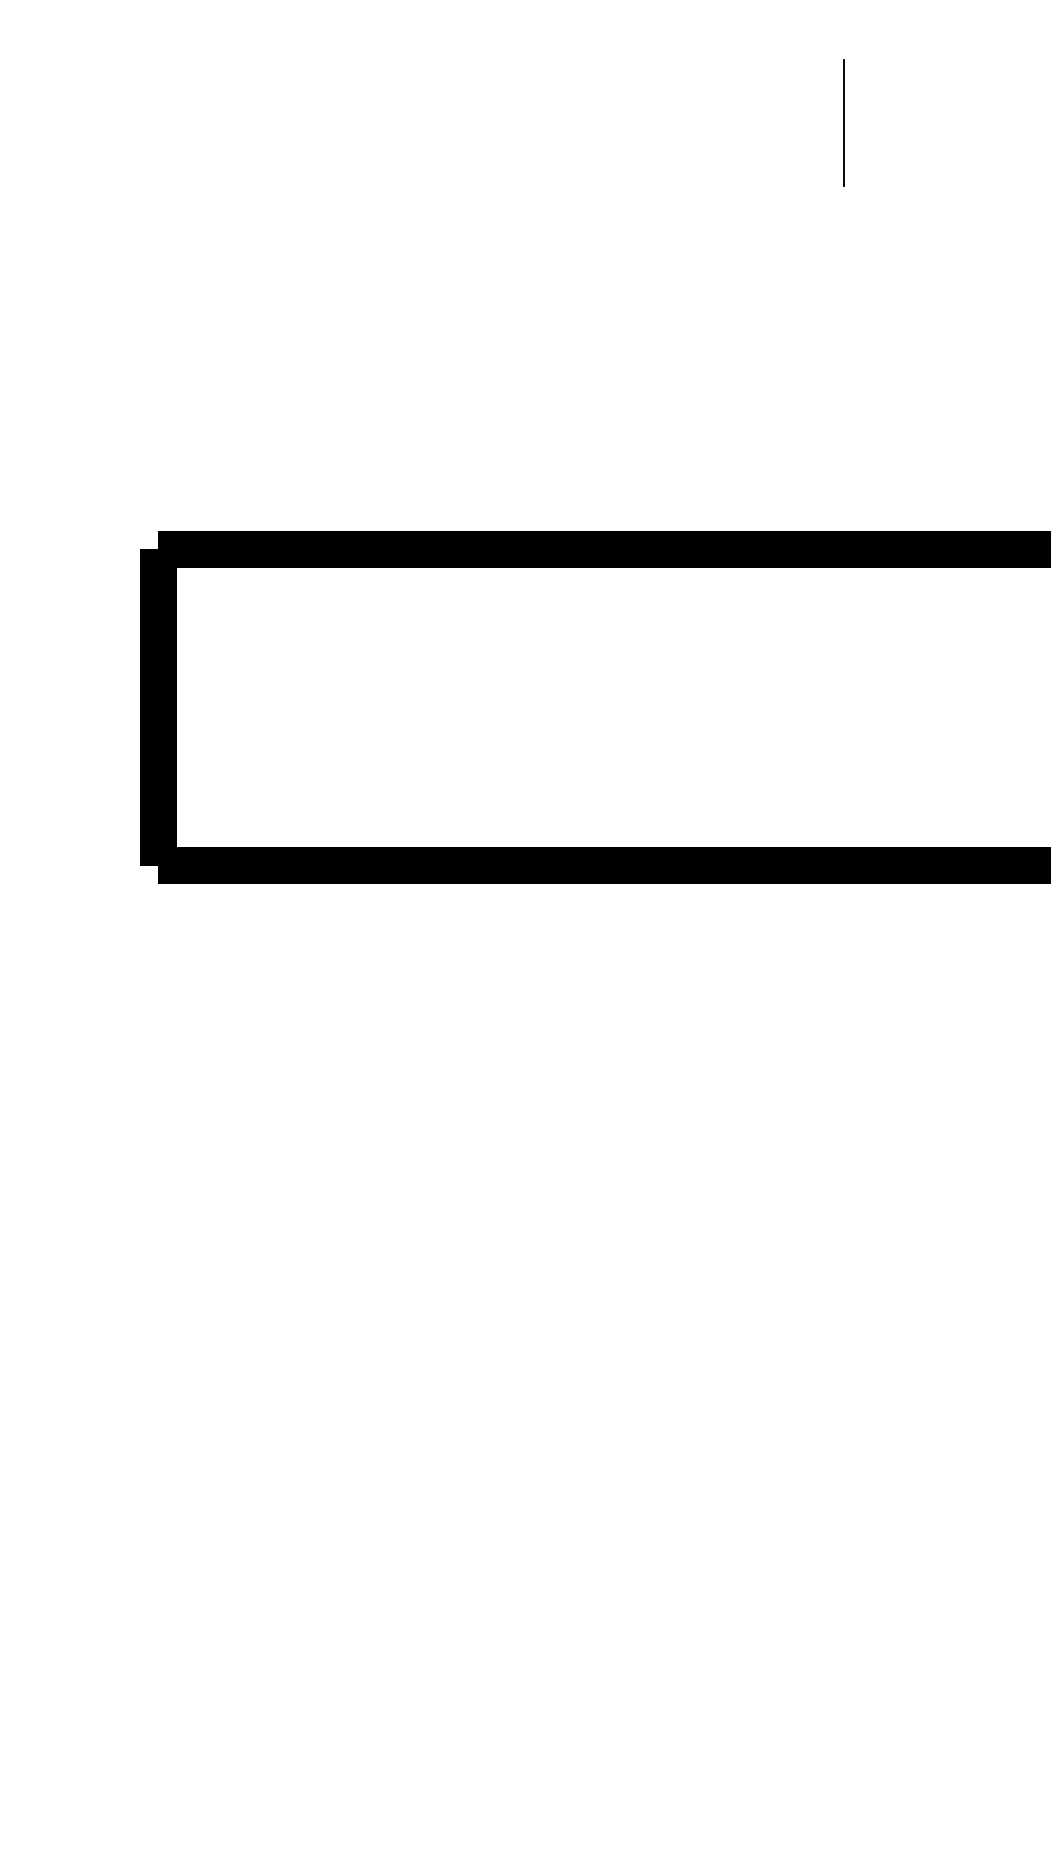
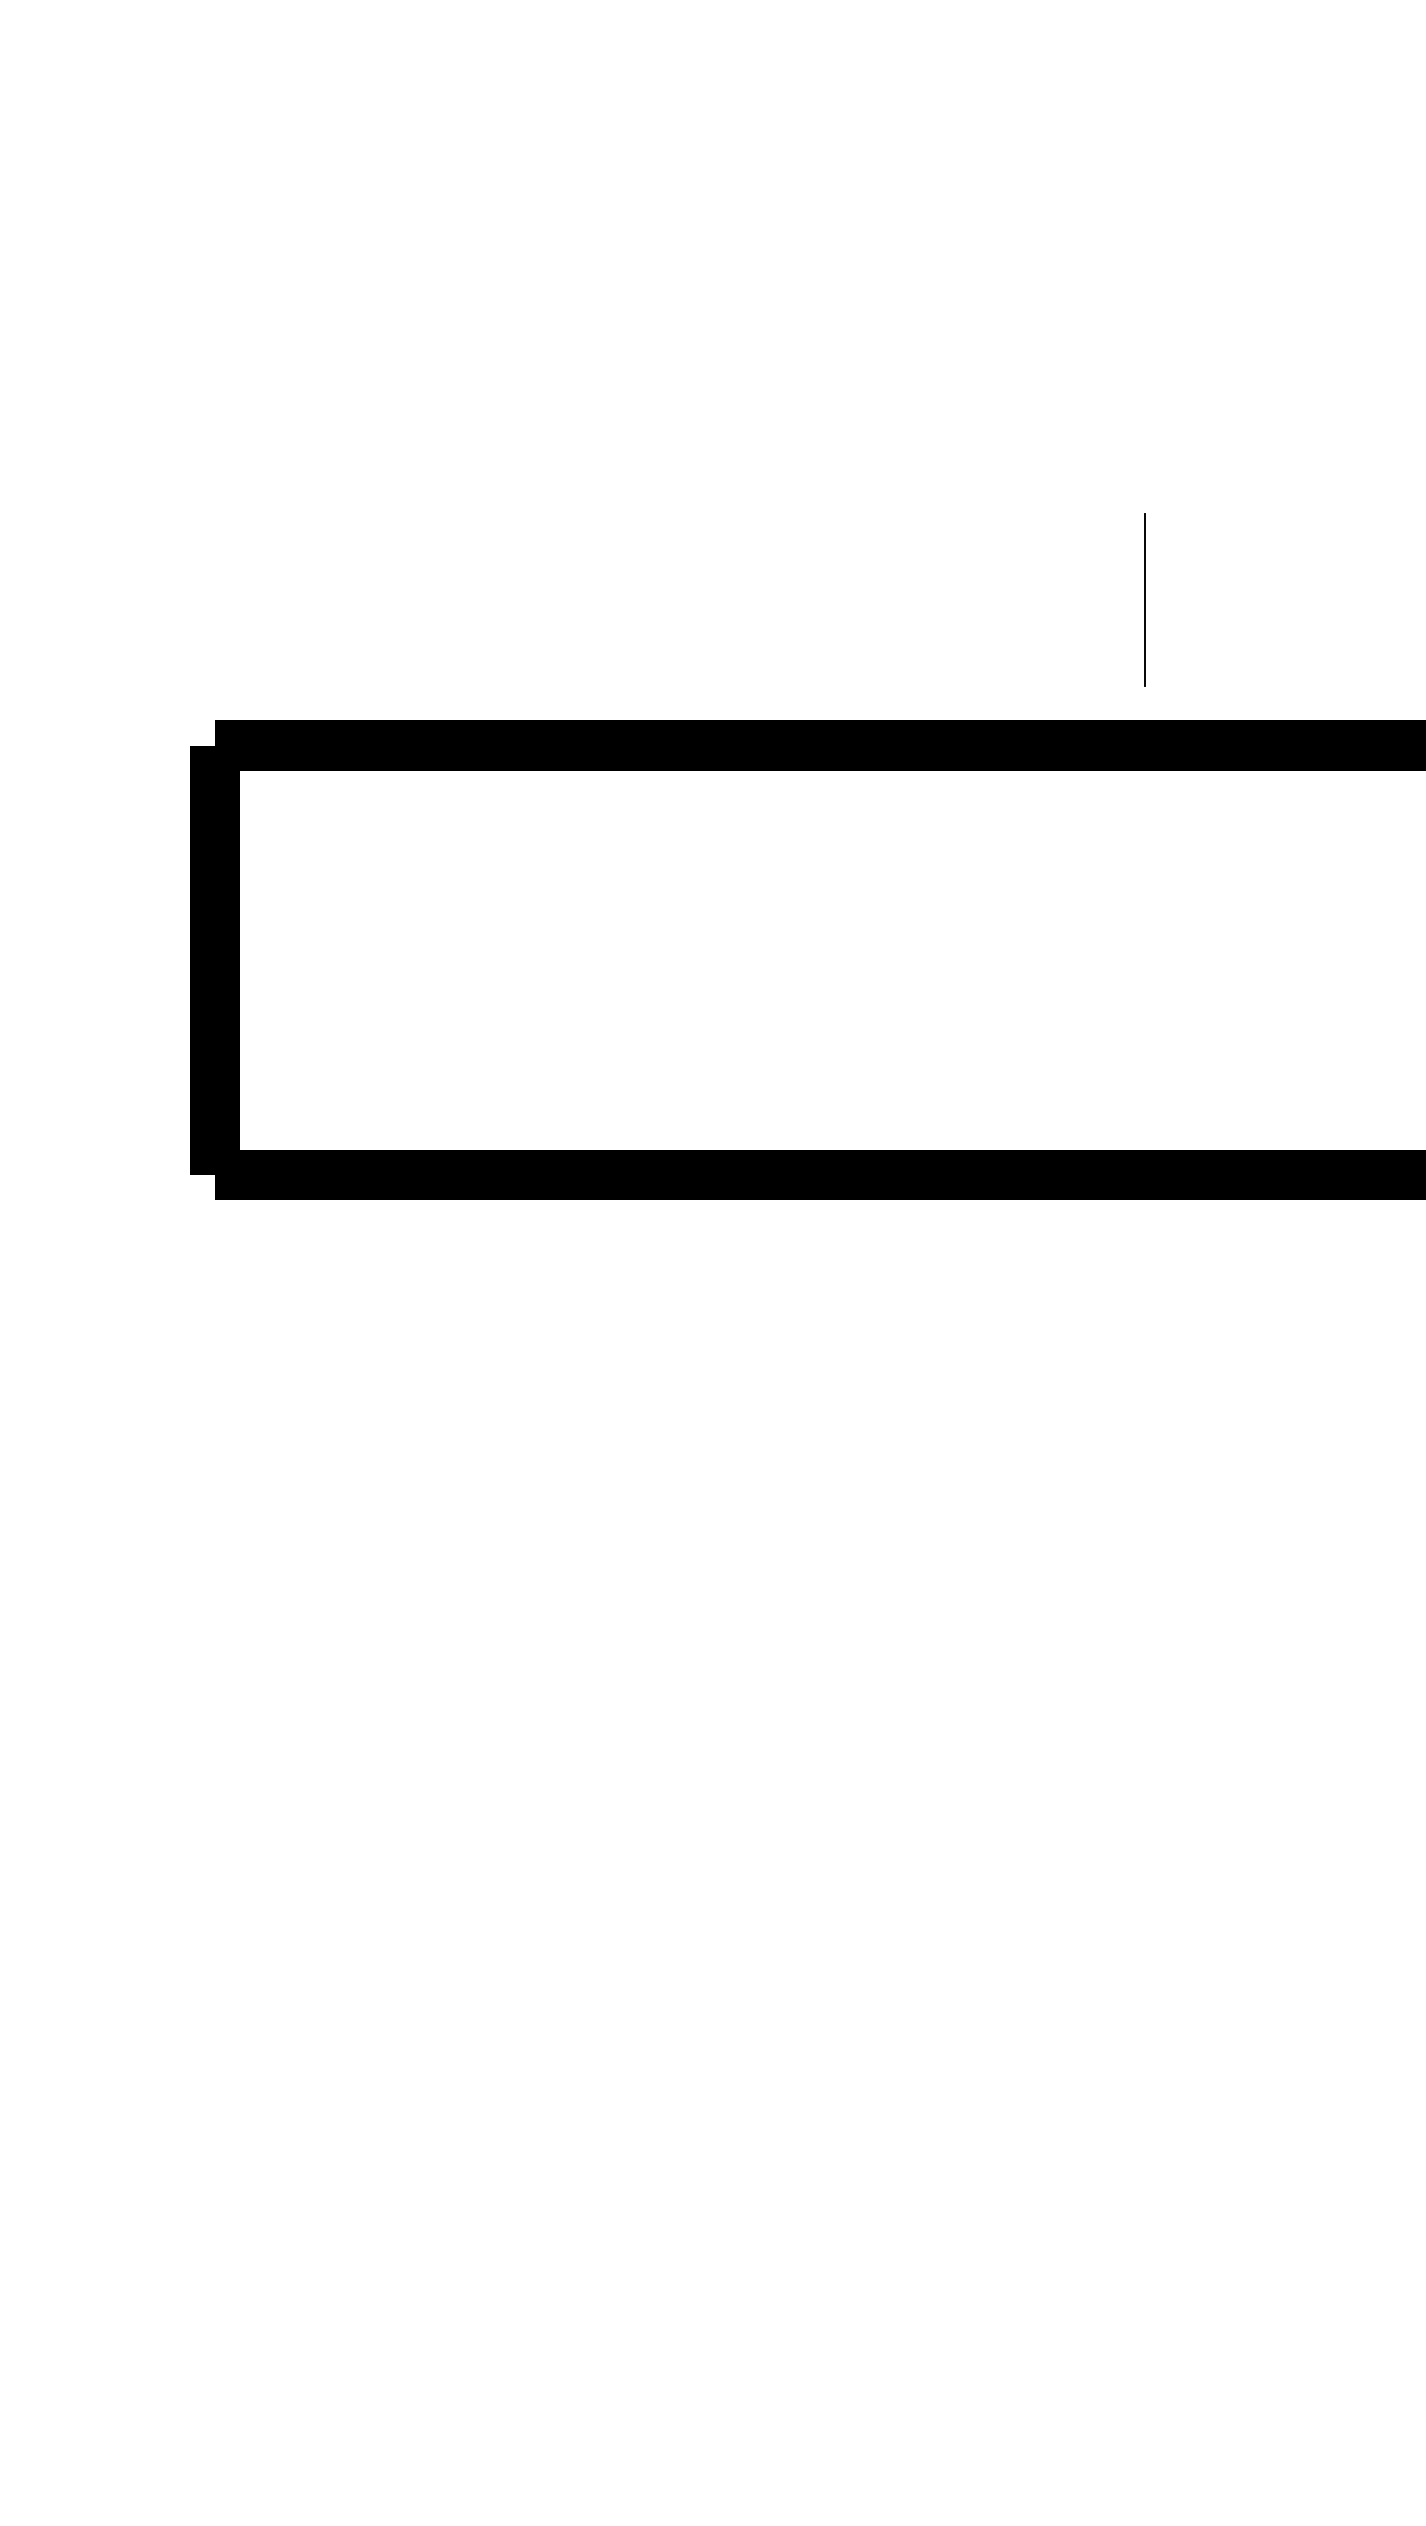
line: (843, 122) -> (1144, 599), moved

